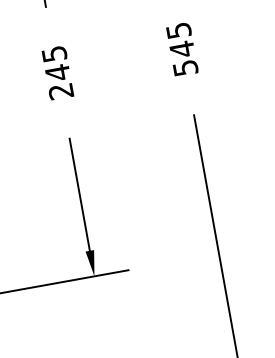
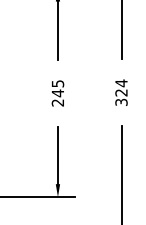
text: (182, 48) -> (121, 92), 545 -> 324

